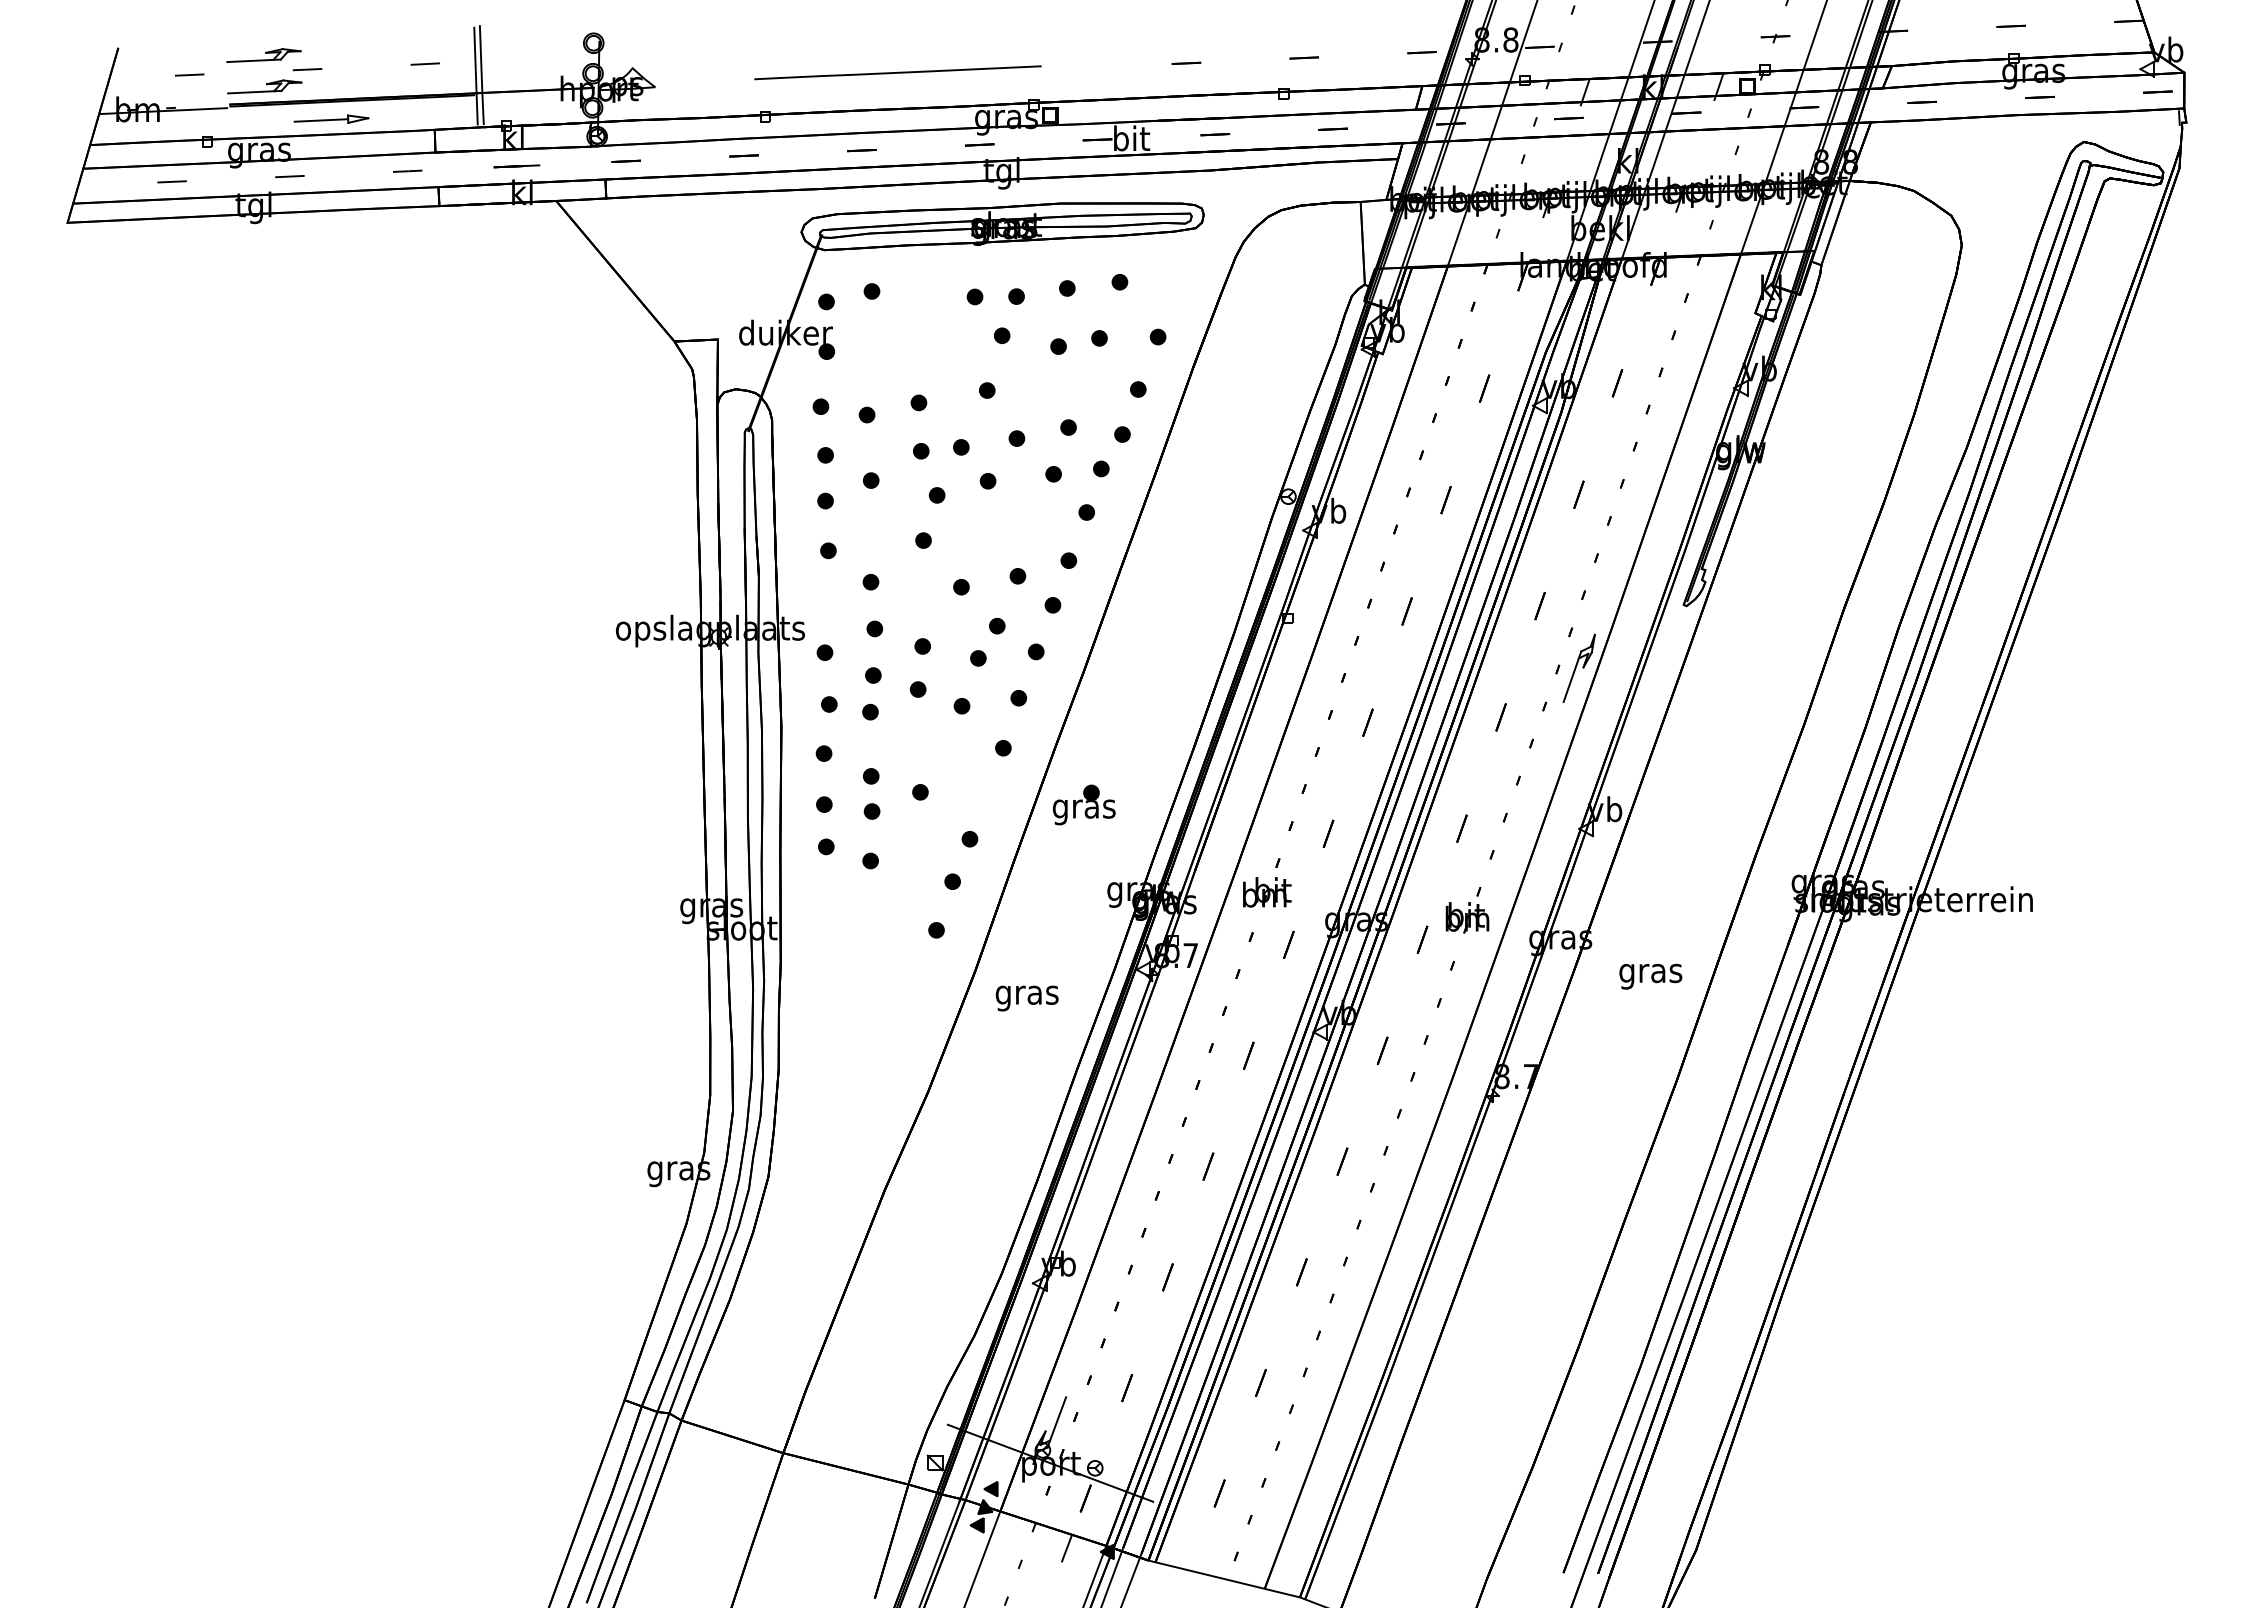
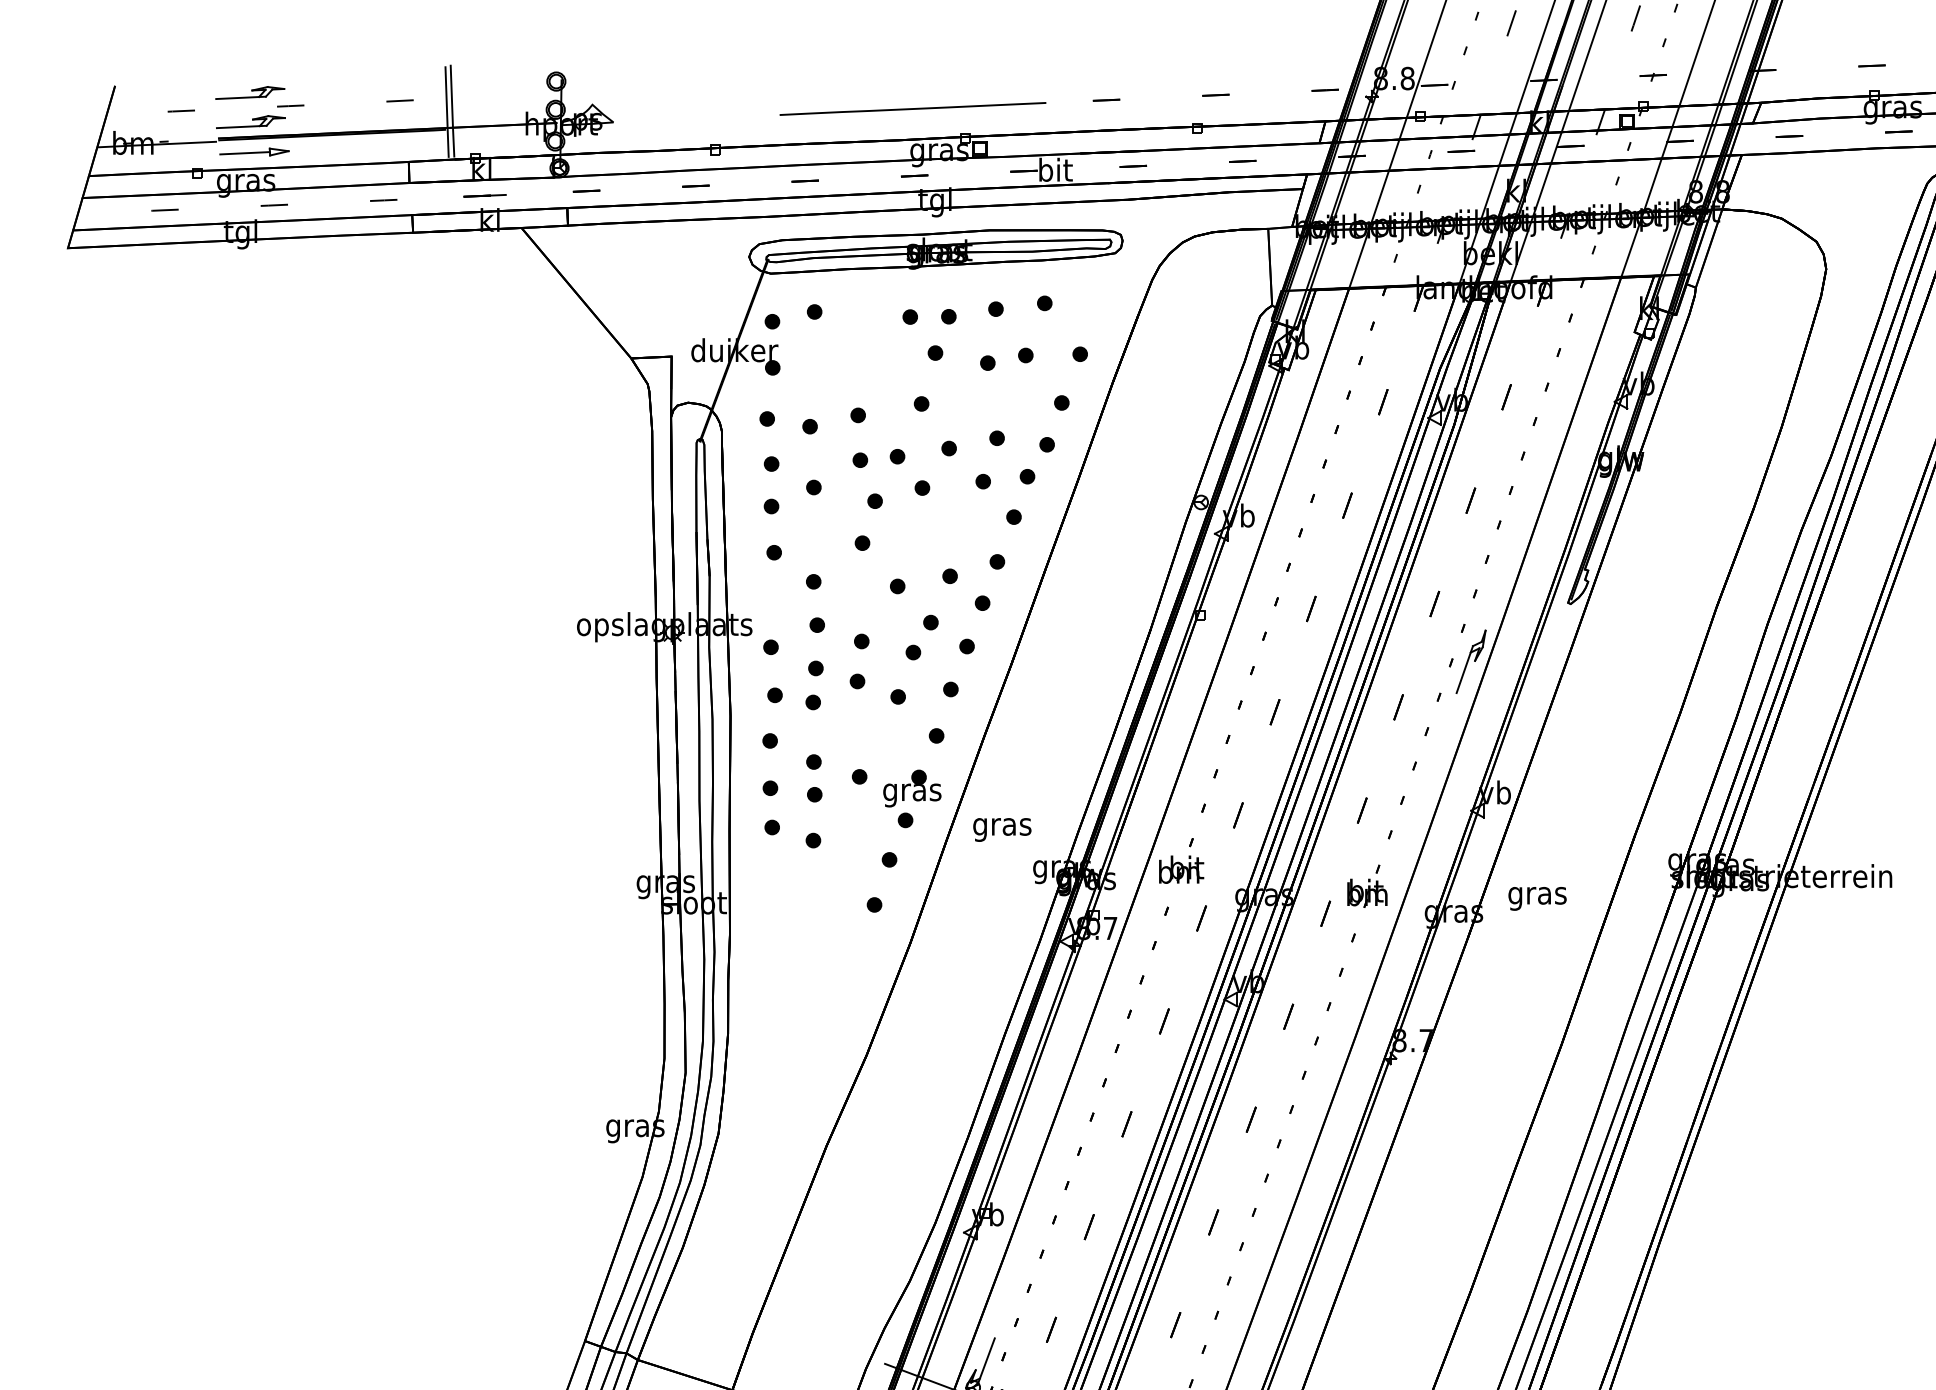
line: (897, 72) -> (912, 108), moved
part: (331, 118) -> (254, 151), moved
part: (1083, 804) -> (911, 788), moved
text: (1650, 976) -> (1537, 898), moved
text: (1026, 998) -> (1001, 829), moved

